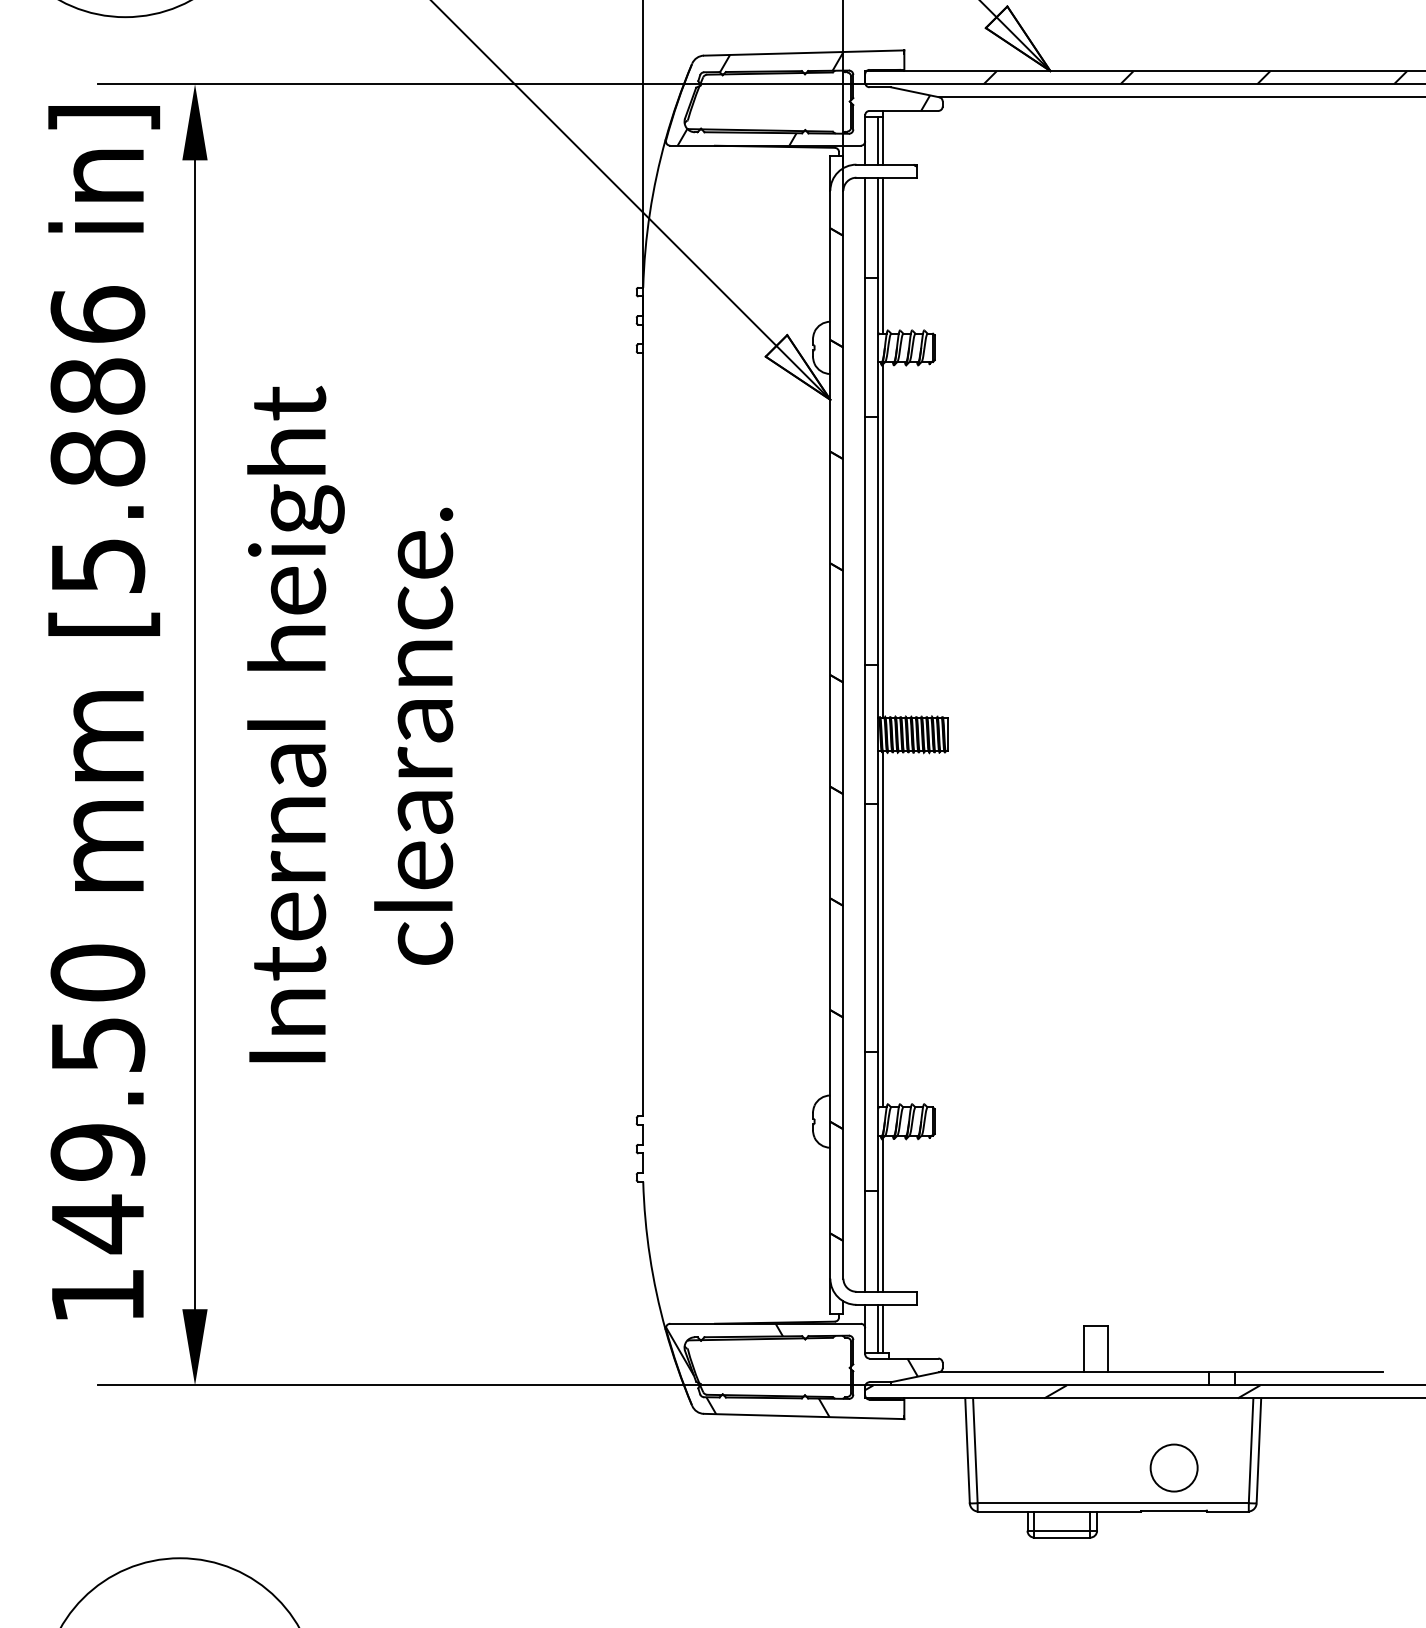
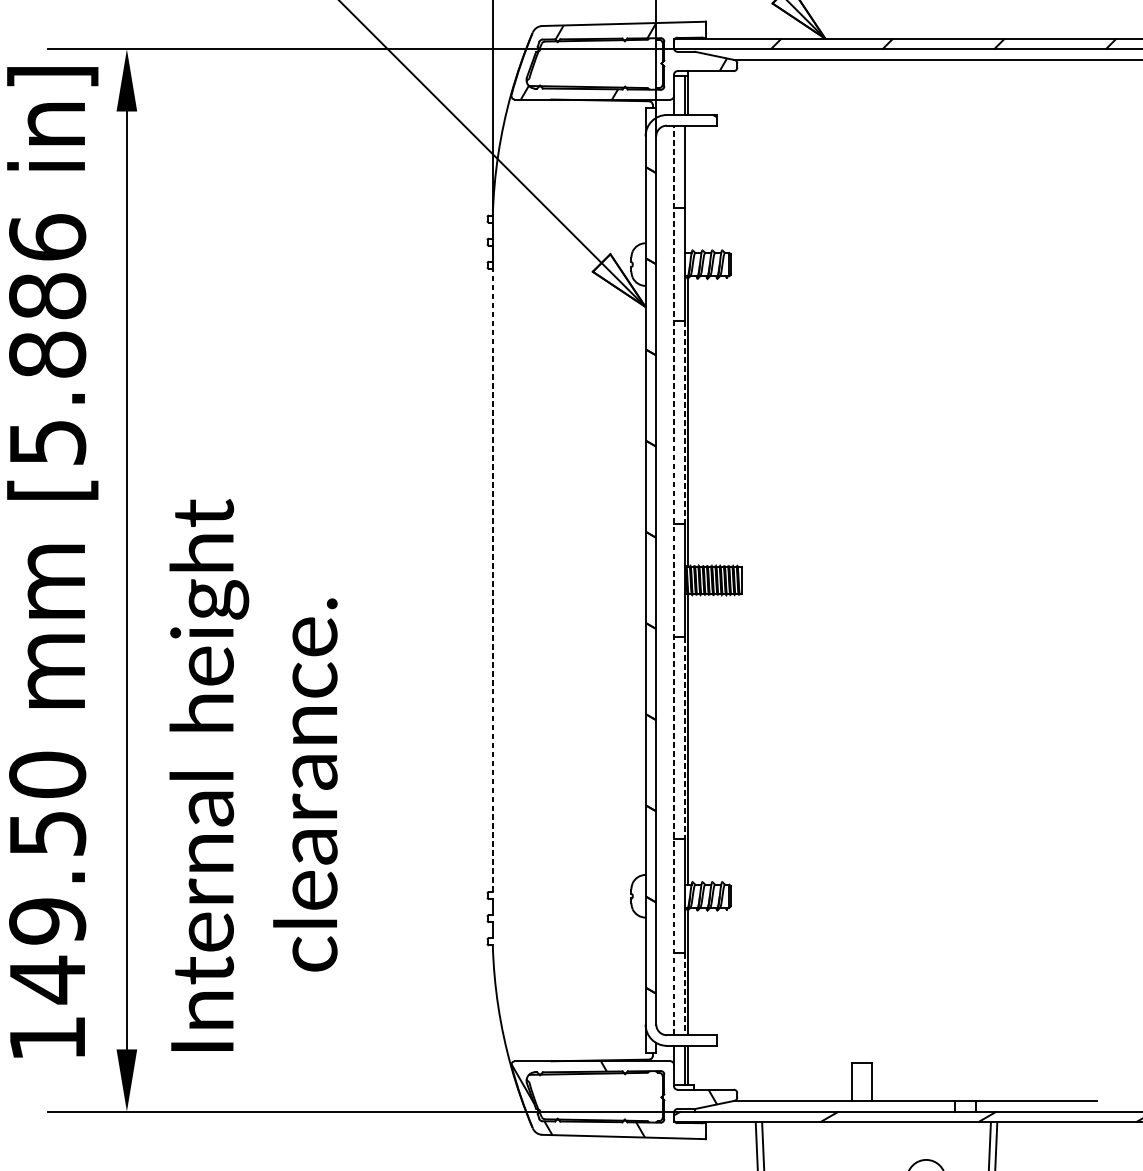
line: (882, 255) -> (688, 189), removed
line: (878, 541) -> (684, 422), solid -> dashed
text: (350, 723) -> (253, 774), moved
line: (643, 734) -> (493, 580), solid -> dashed
line: (865, 734) -> (674, 580), solid -> dashed
line: (878, 928) -> (684, 738), solid -> dashed
line: (878, 1242) -> (684, 994), solid -> dashed

